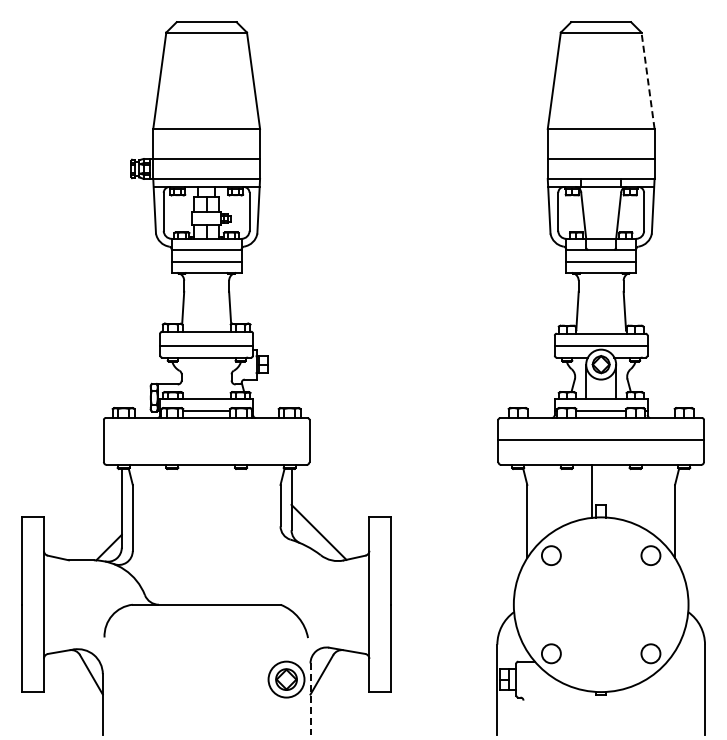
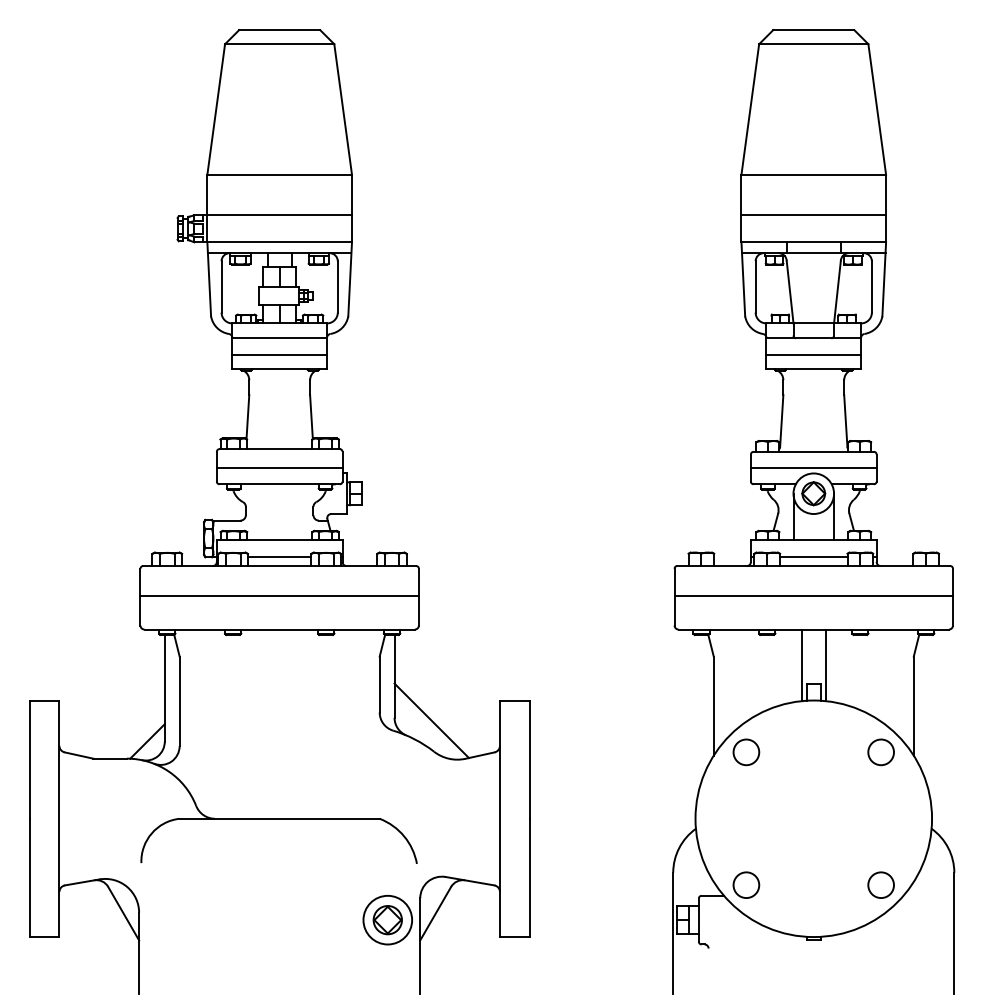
line: (648, 80) -> (877, 109), dashed -> solid
line: (206, 440) -> (279, 596), added
line: (610, 490) -> (826, 664), added
line: (310, 698) -> (420, 945), dashed -> solid

